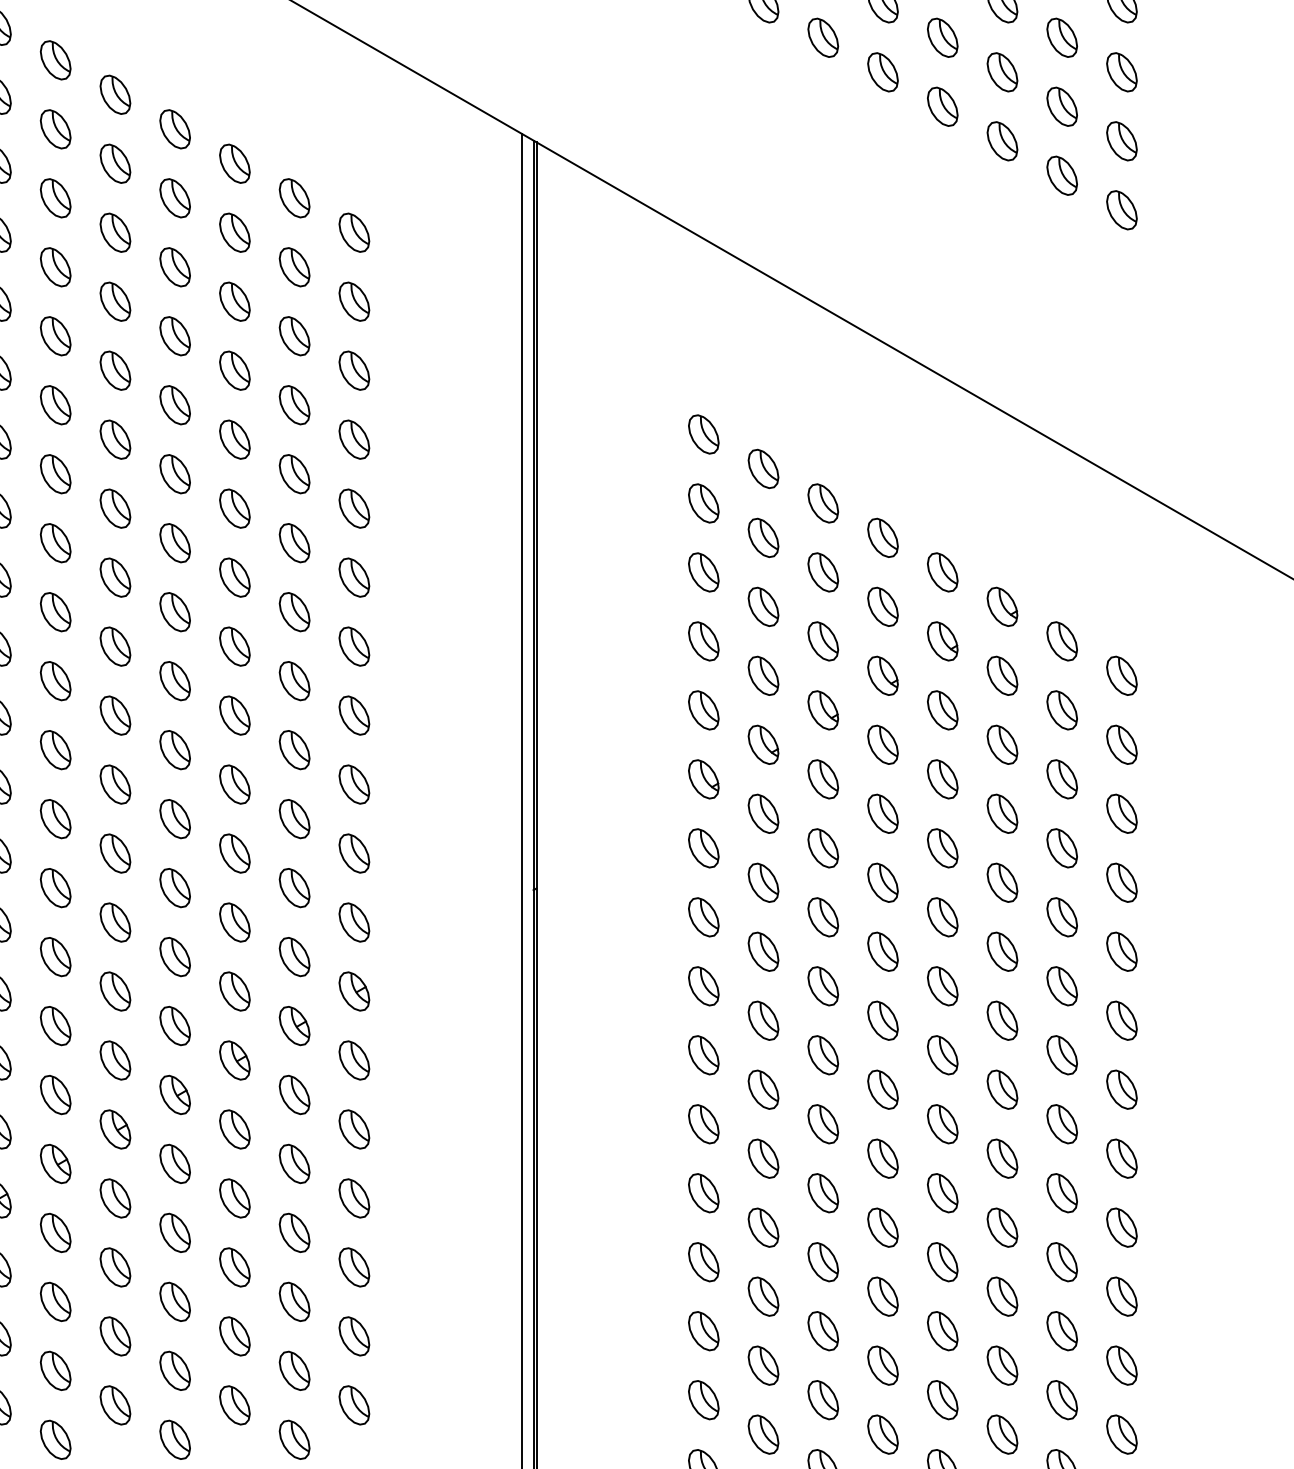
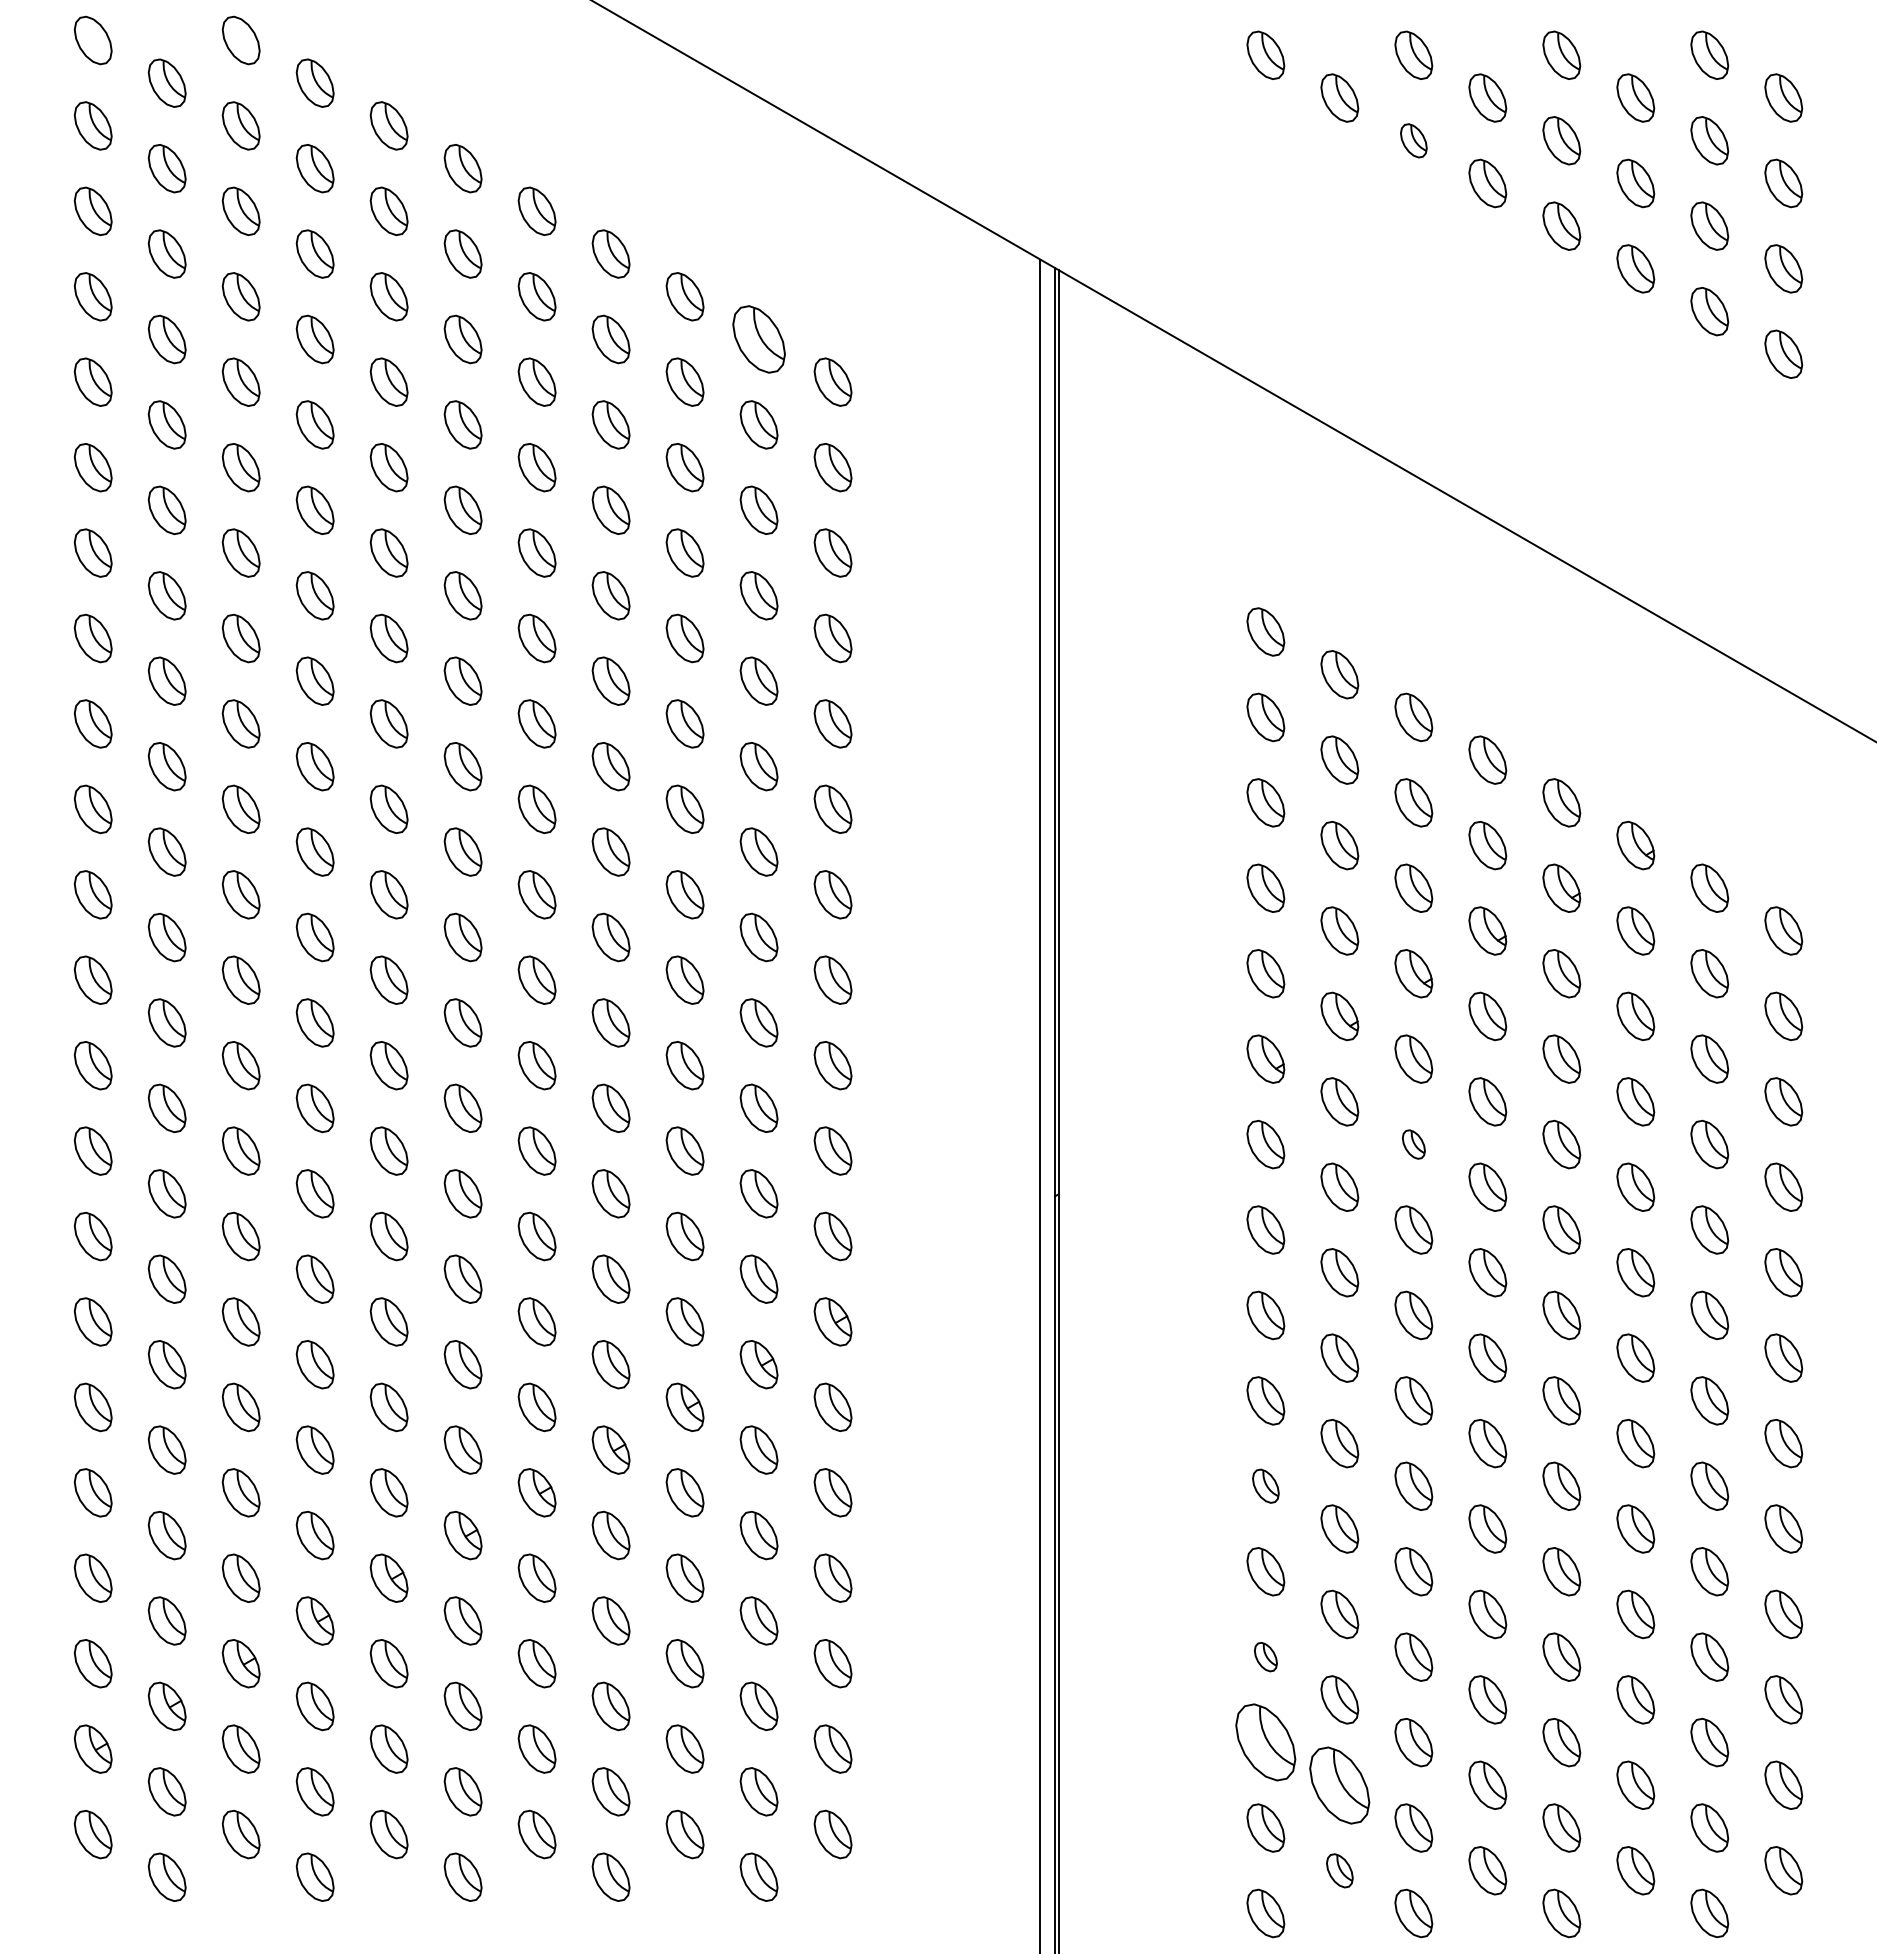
part: (823, 37) -> (1413, 140), size x0.7
part: (294, 198) -> (758, 339), size x1.4
part: (823, 848) -> (1413, 1144), size x0.6
part: (703, 1123) -> (1265, 1485), size x0.7
part: (703, 1261) -> (1265, 1656), size x0.6
part: (703, 1331) -> (1265, 1742), size x1.6
part: (763, 1364) -> (1339, 1784), size x1.6
part: (763, 1434) -> (1339, 1870), size x0.7

